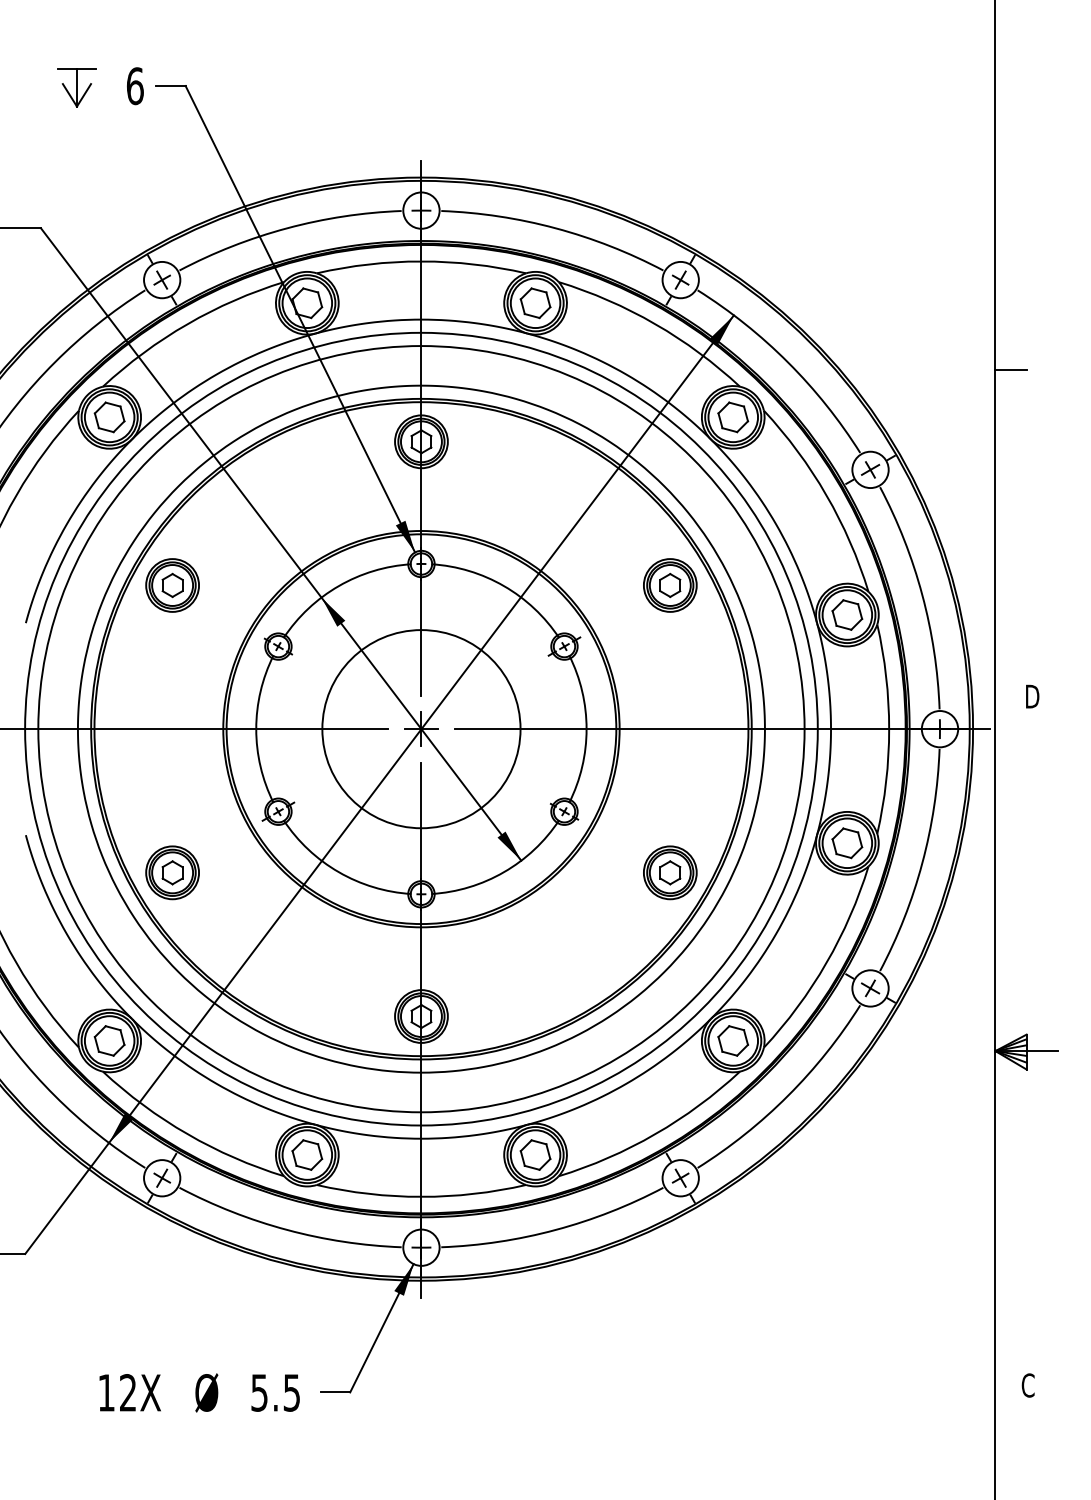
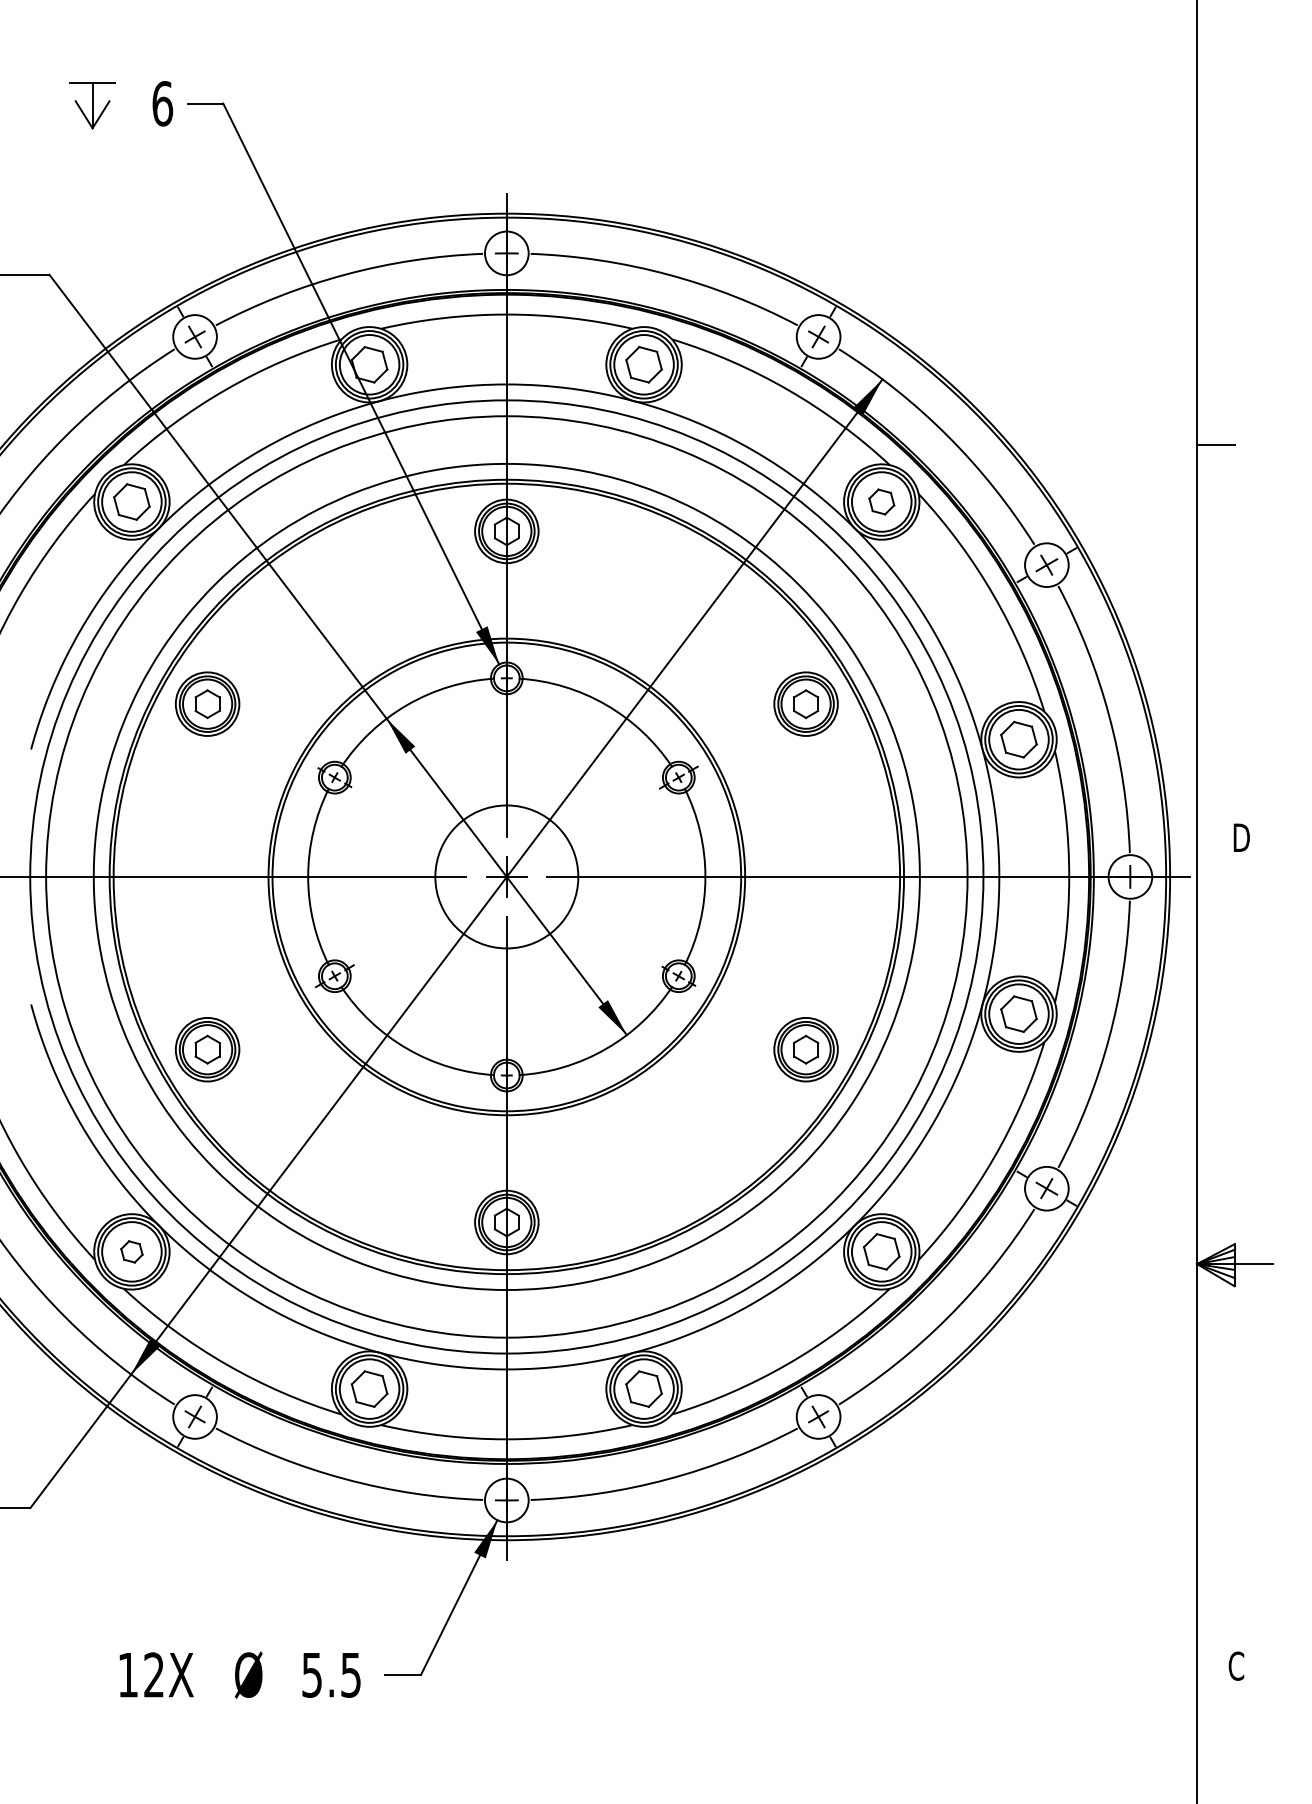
part: (733, 416) -> (881, 501), size x0.7
circle: (421, 728) -> (506, 876), size x0.6
part: (109, 1040) -> (131, 1251), size x0.6

